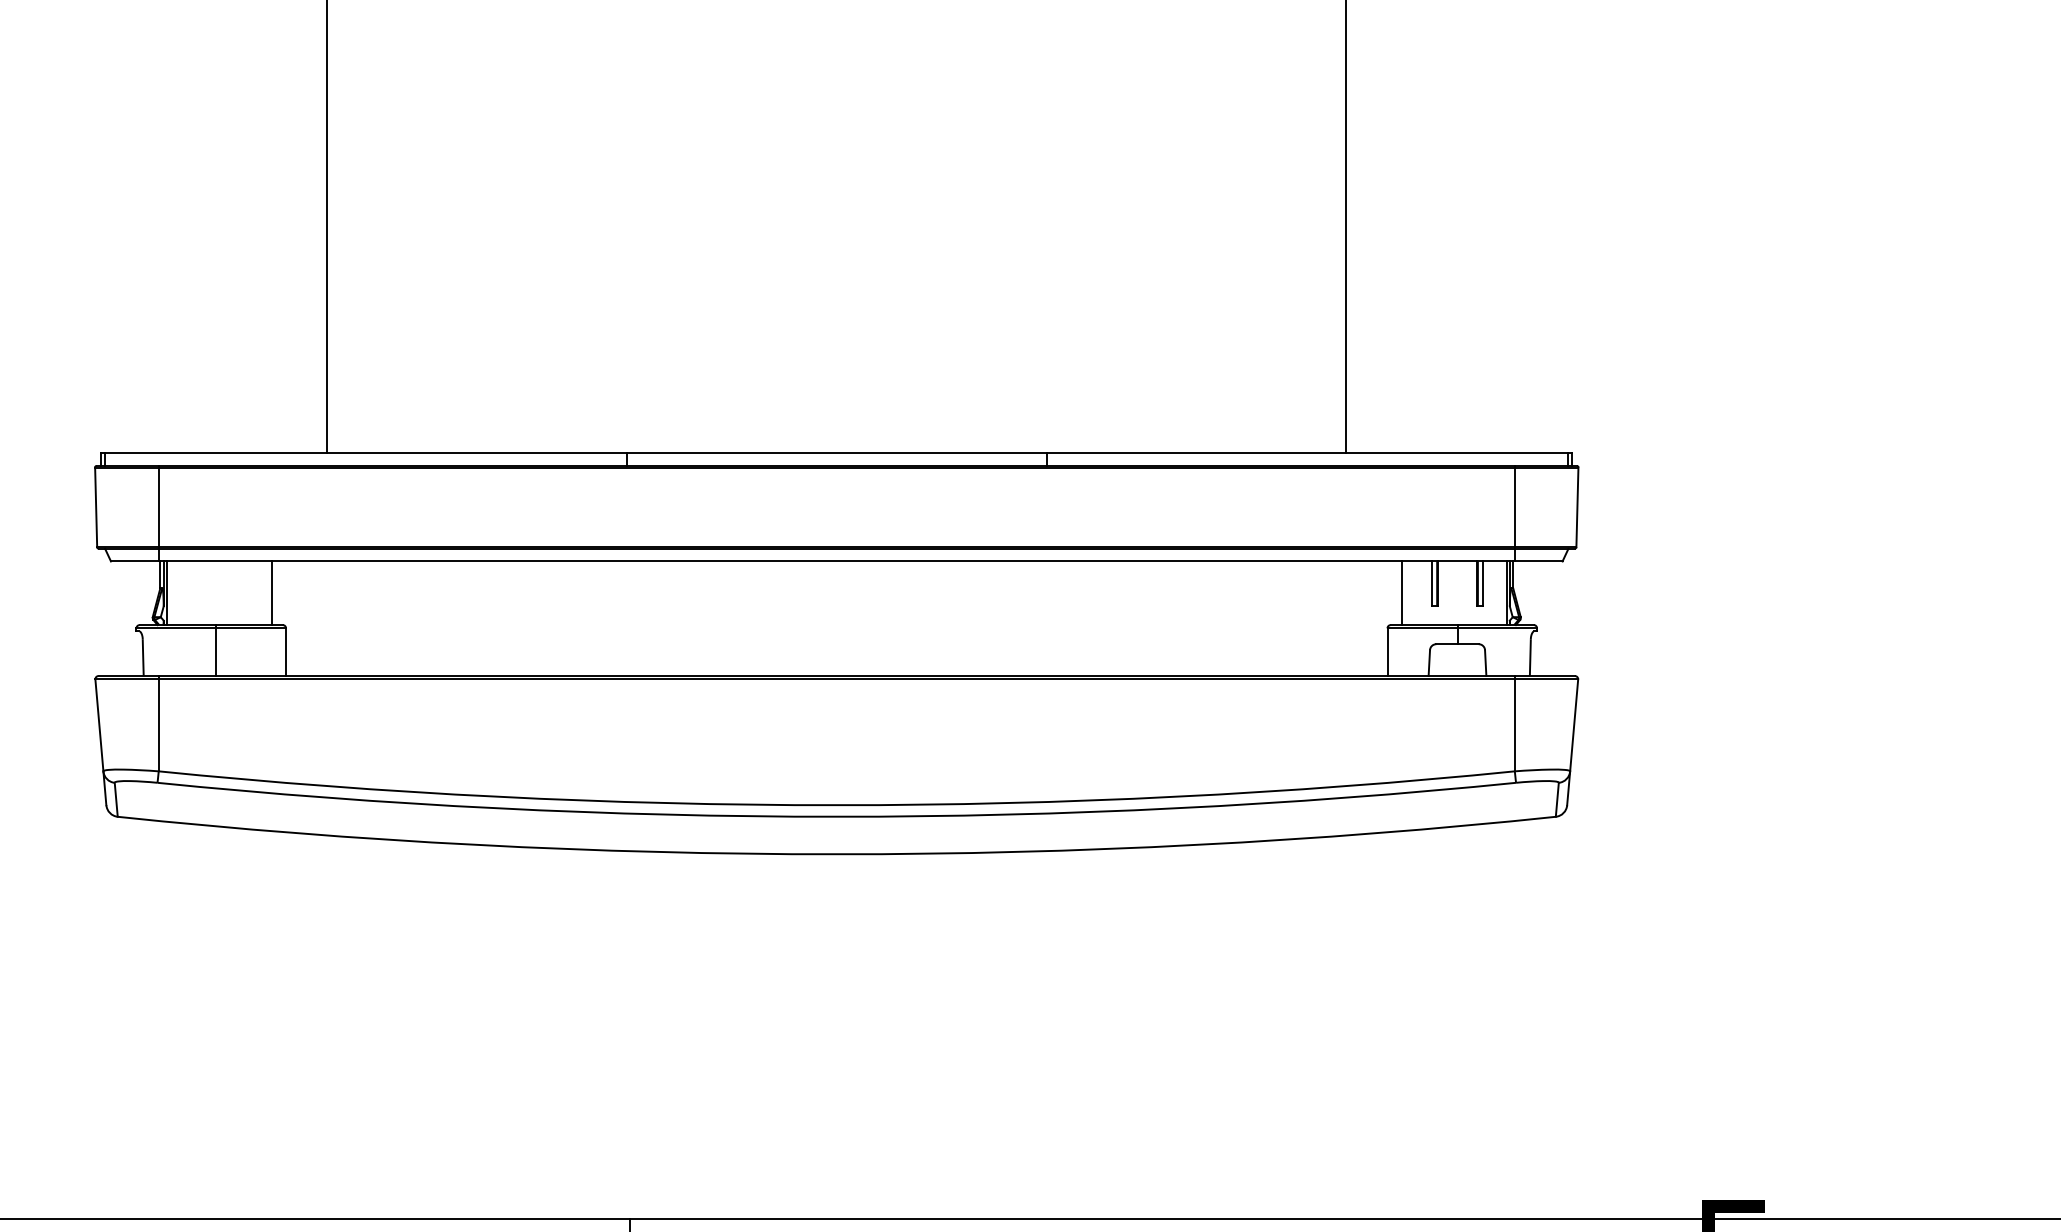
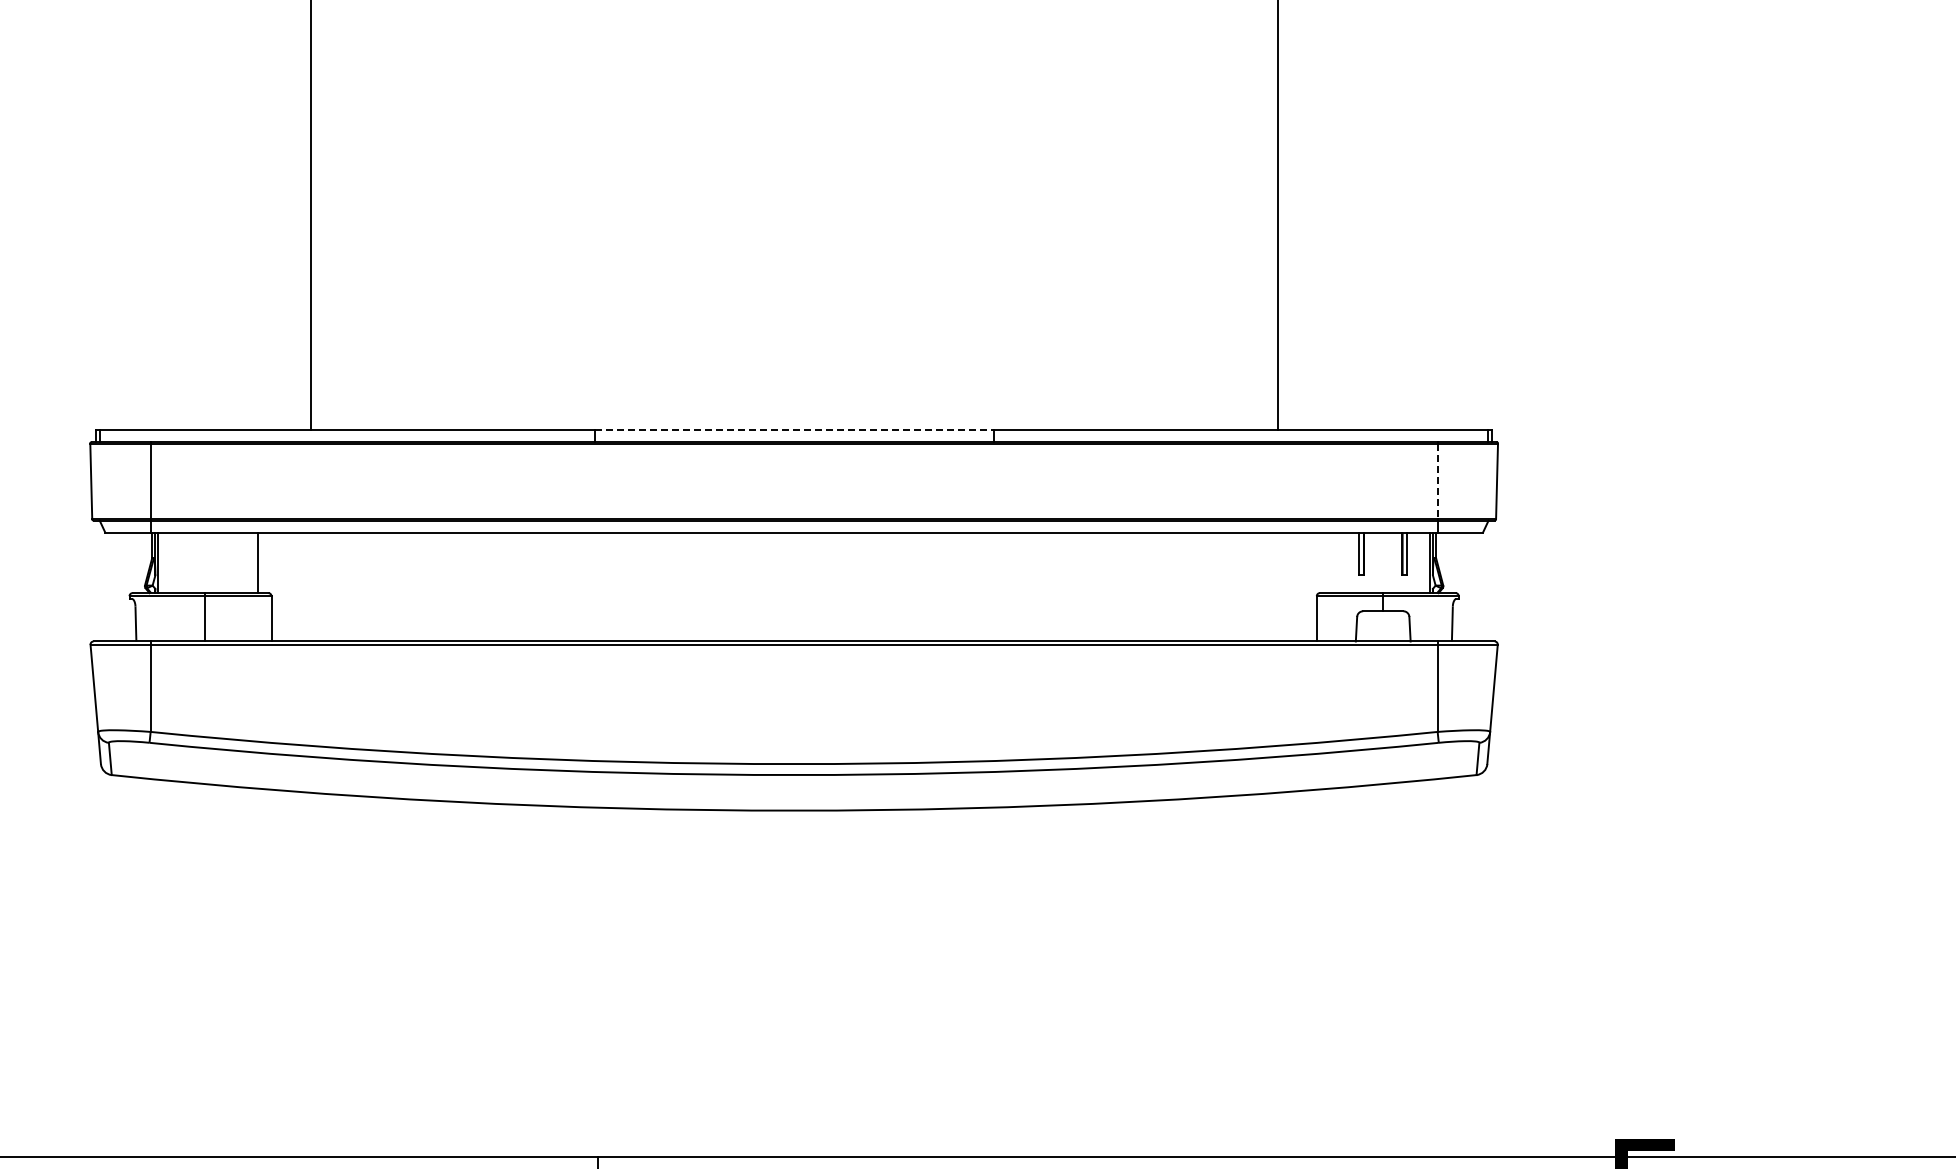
line: (837, 453) -> (794, 430), solid -> dashed
line: (1514, 507) -> (1437, 481), solid -> dashed
line: (1401, 592) -> (1330, 562), removed

